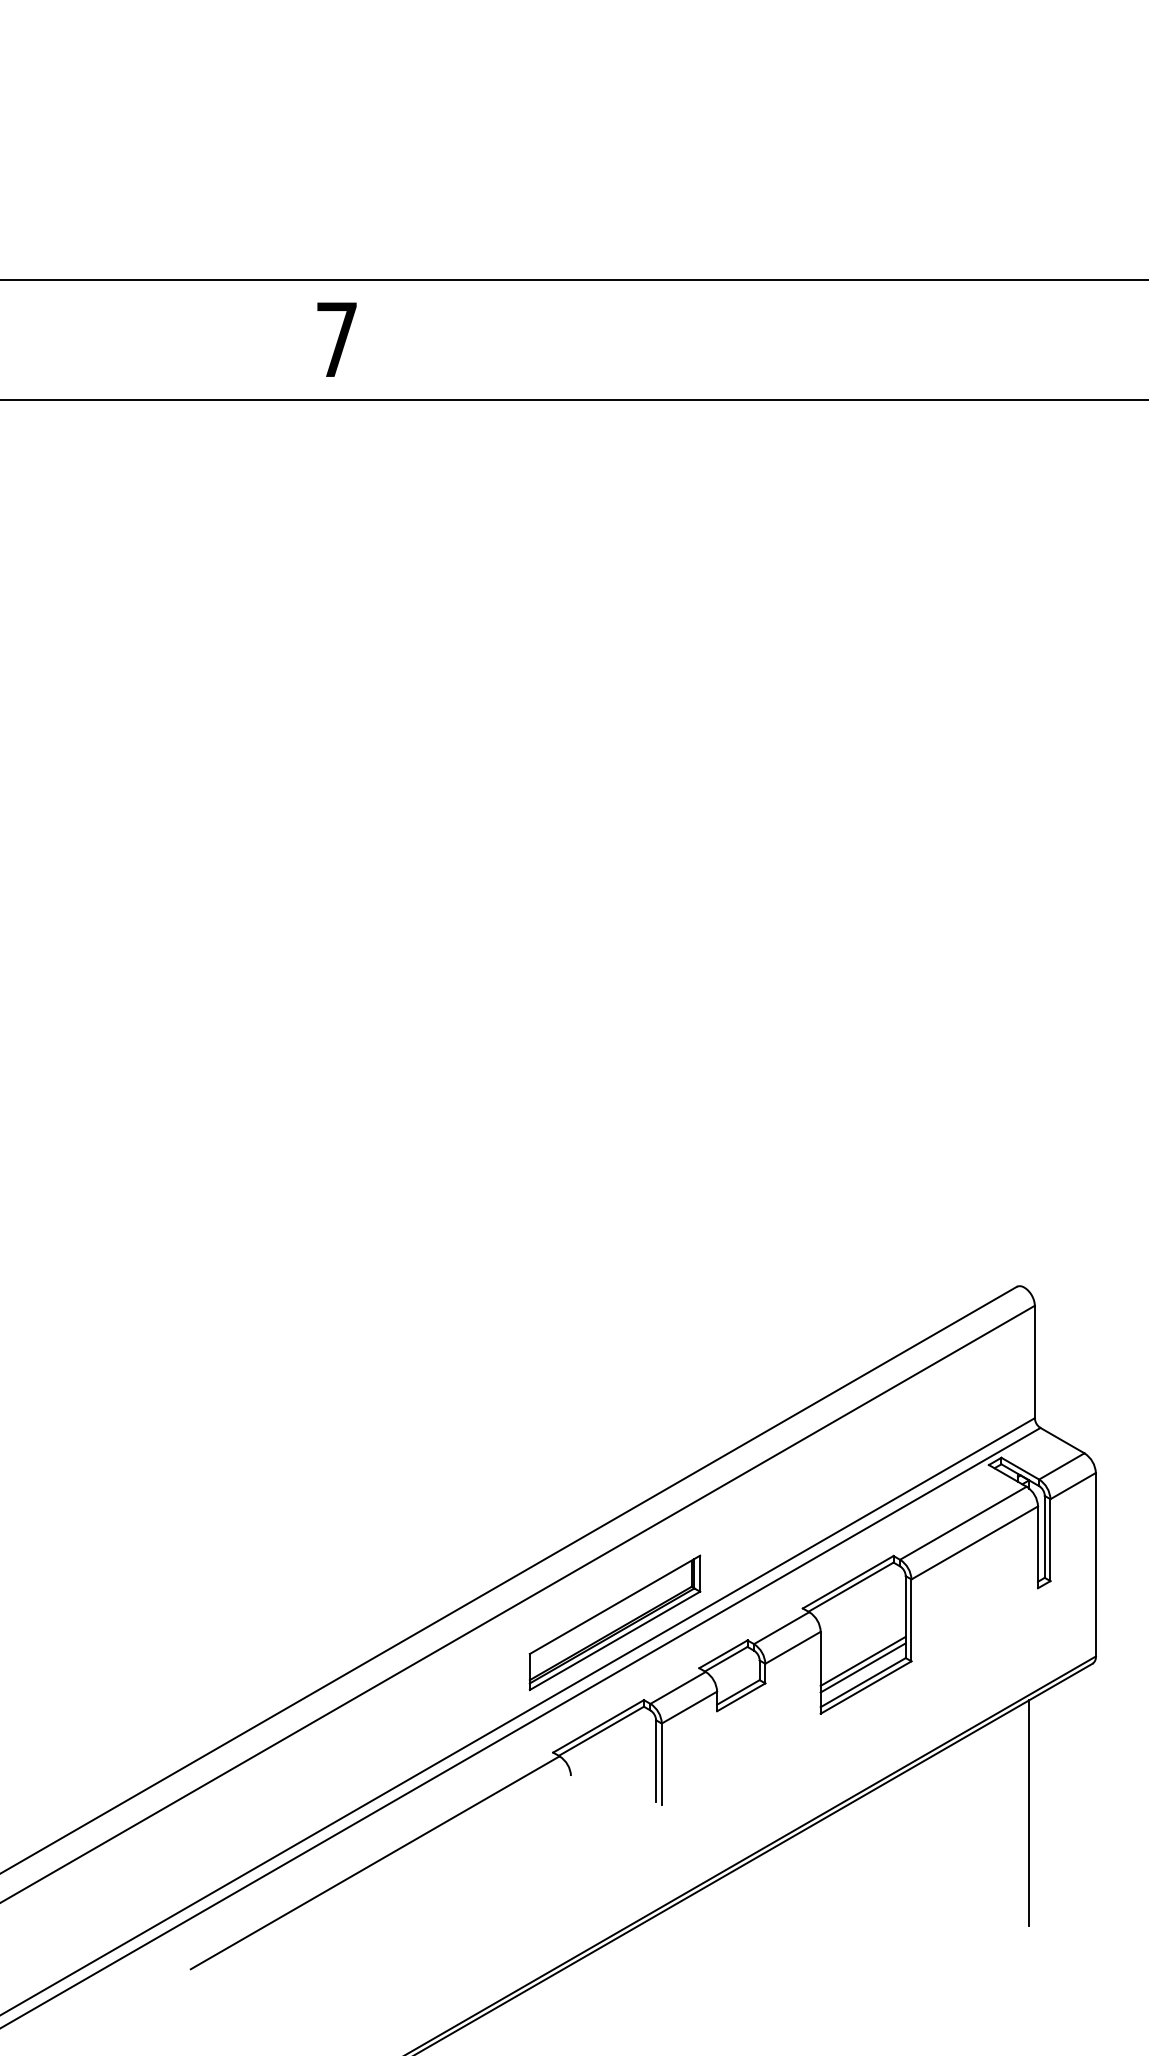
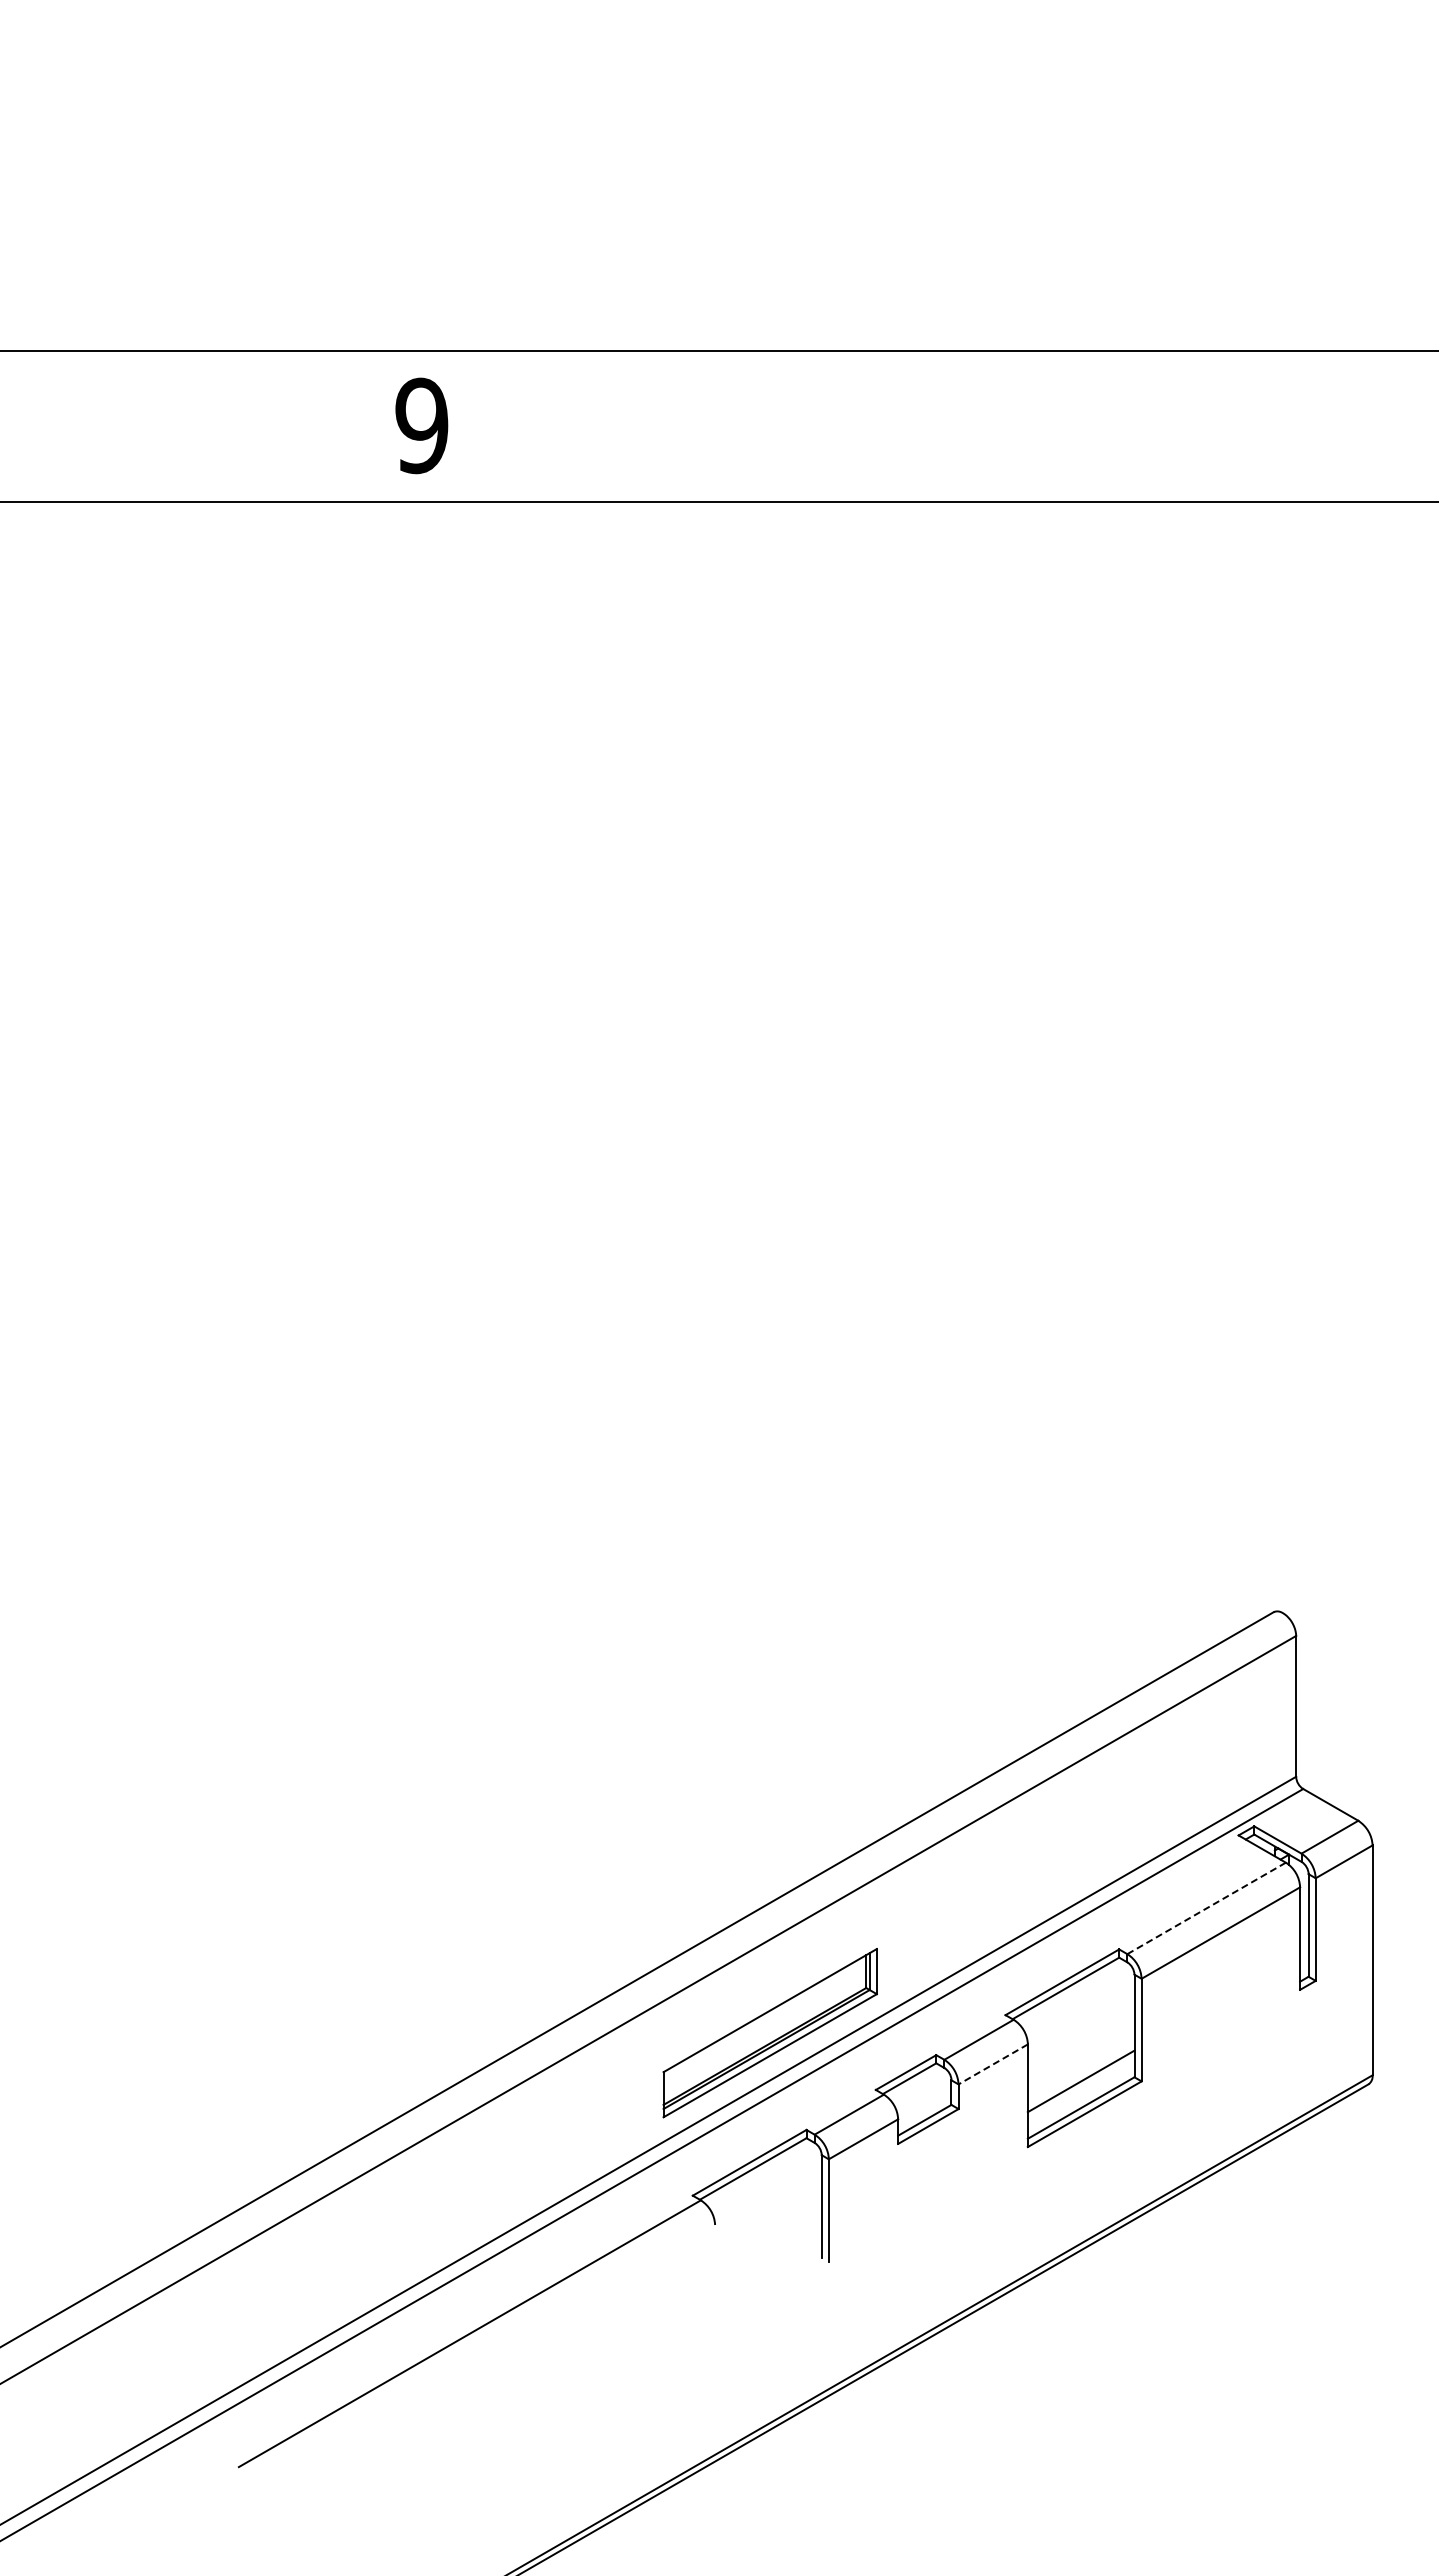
text: (336, 339) -> (421, 425), 7 -> 9
line: (963, 1523) -> (1206, 1908), solid -> dashed
line: (793, 1647) -> (993, 2064), solid -> dashed
line: (862, 1667) -> (1080, 2089), removed
line: (1029, 1813) -> (1289, 2271), removed

